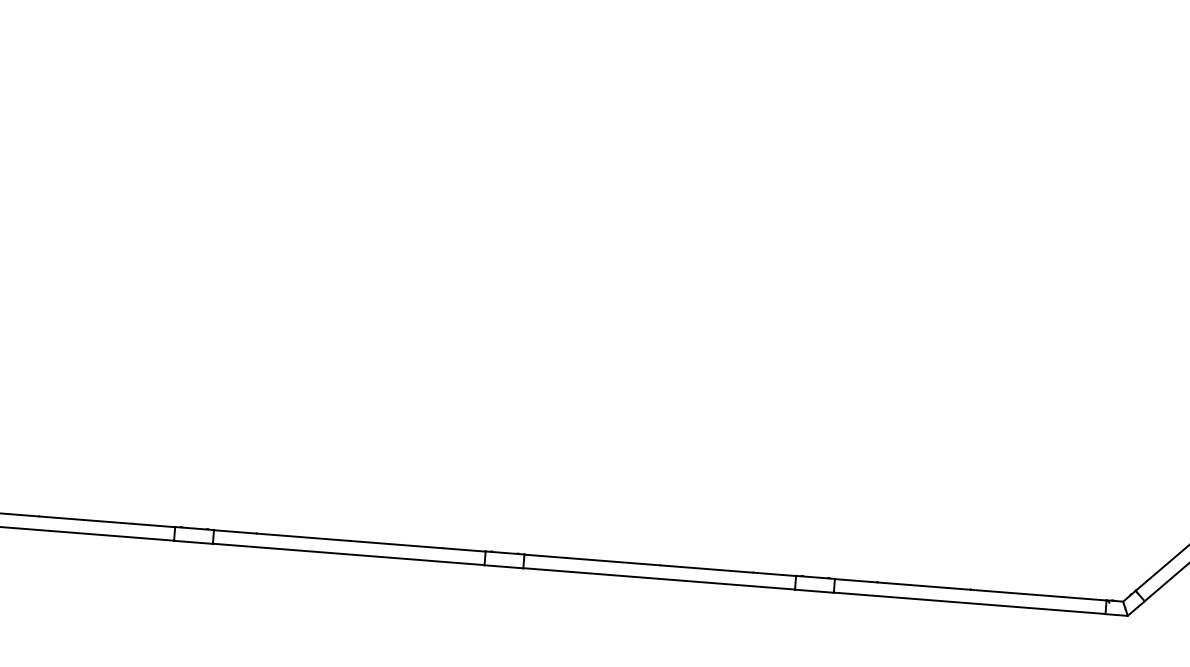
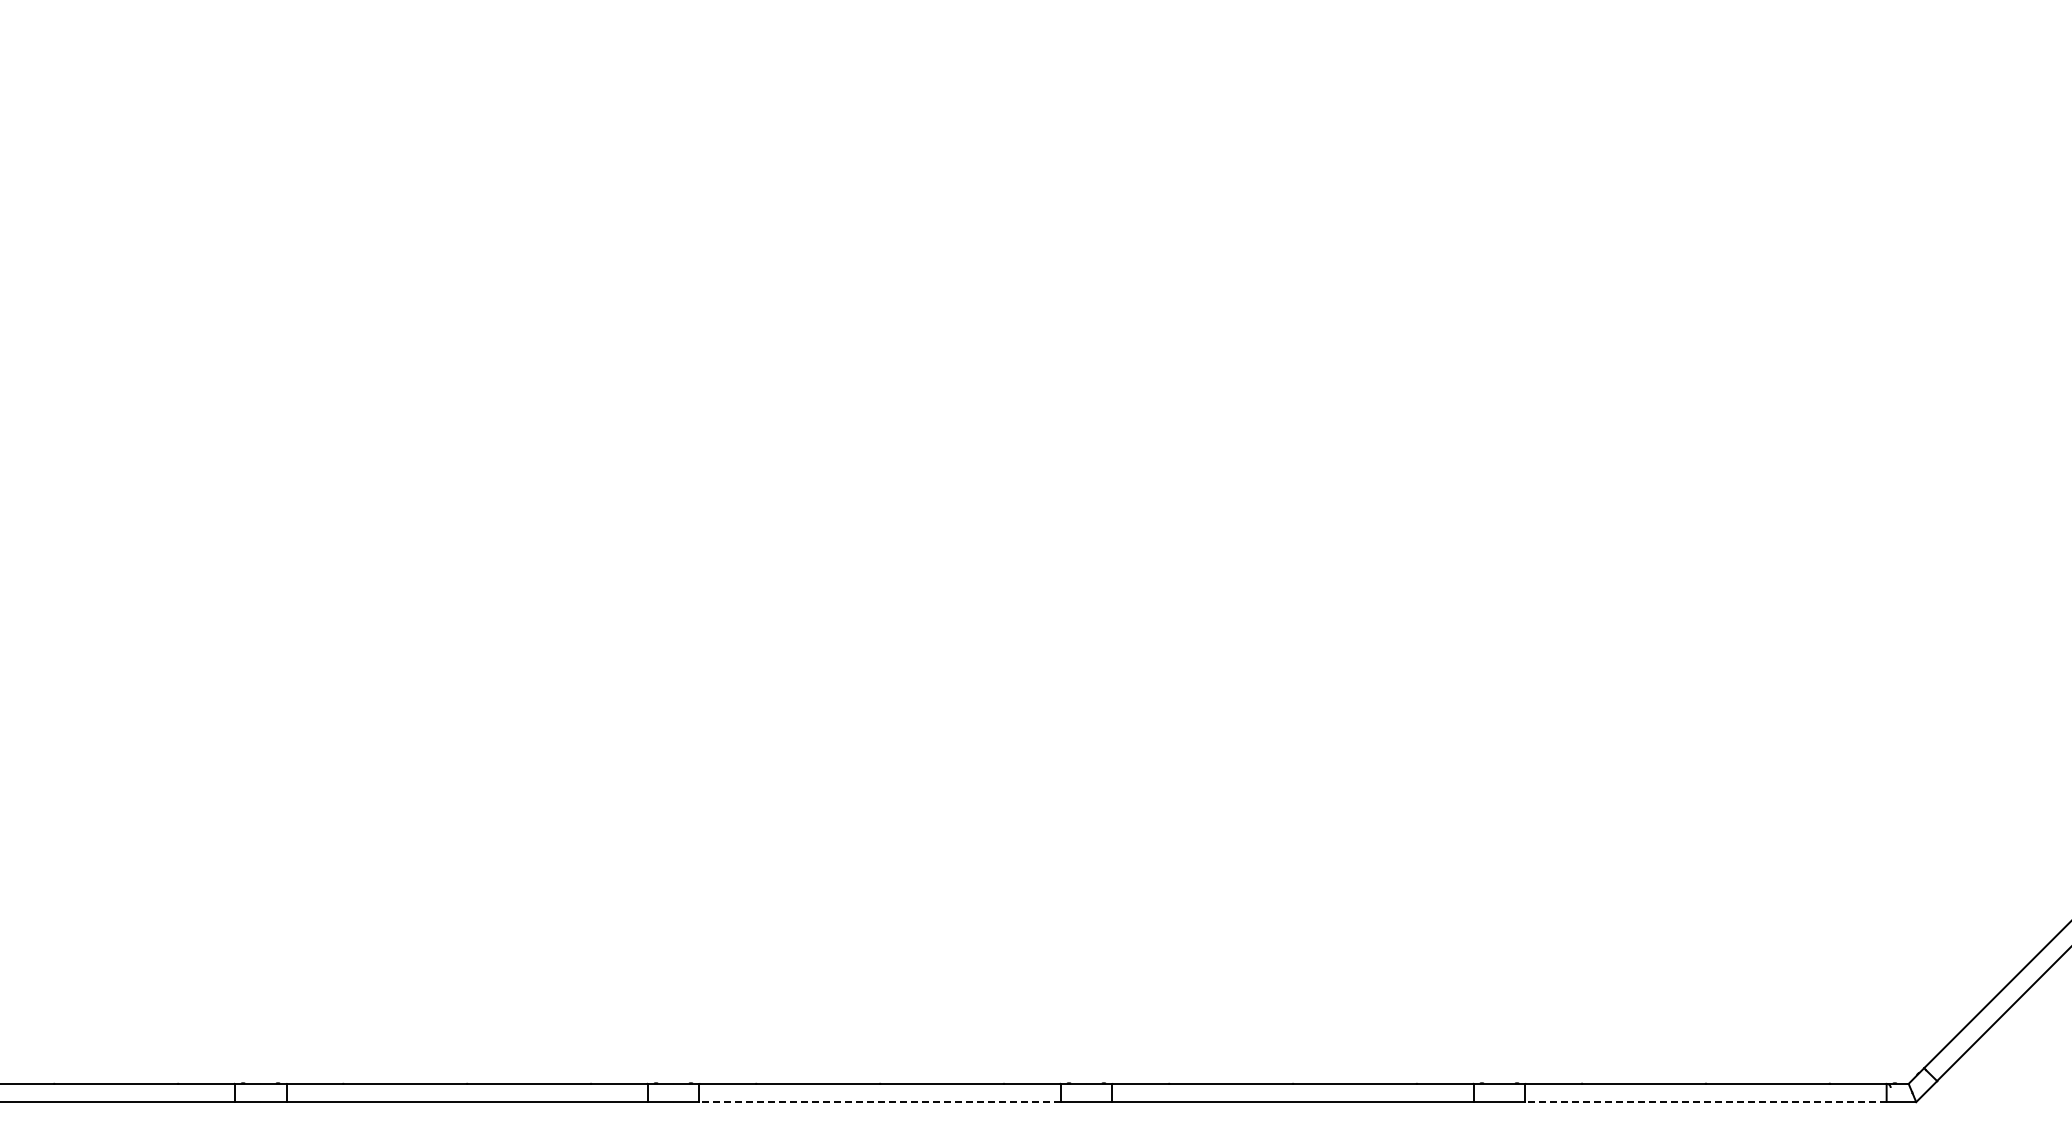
line: (349, 554) -> (880, 1101), solid -> dashed
line: (969, 602) -> (1705, 1101), solid -> dashed

